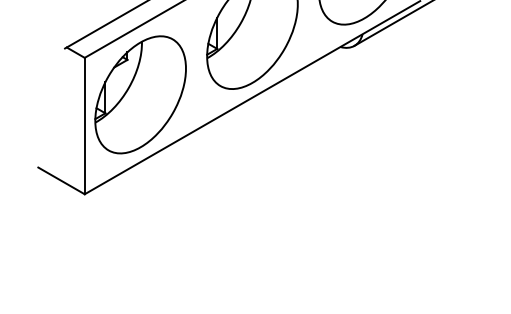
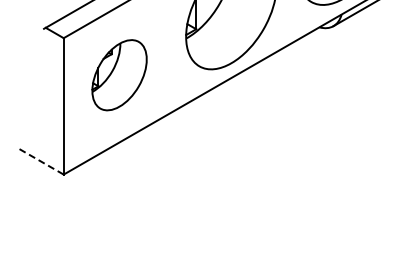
part: (140, 94) -> (119, 74), size x0.6
line: (61, 180) -> (40, 160), solid -> dashed

